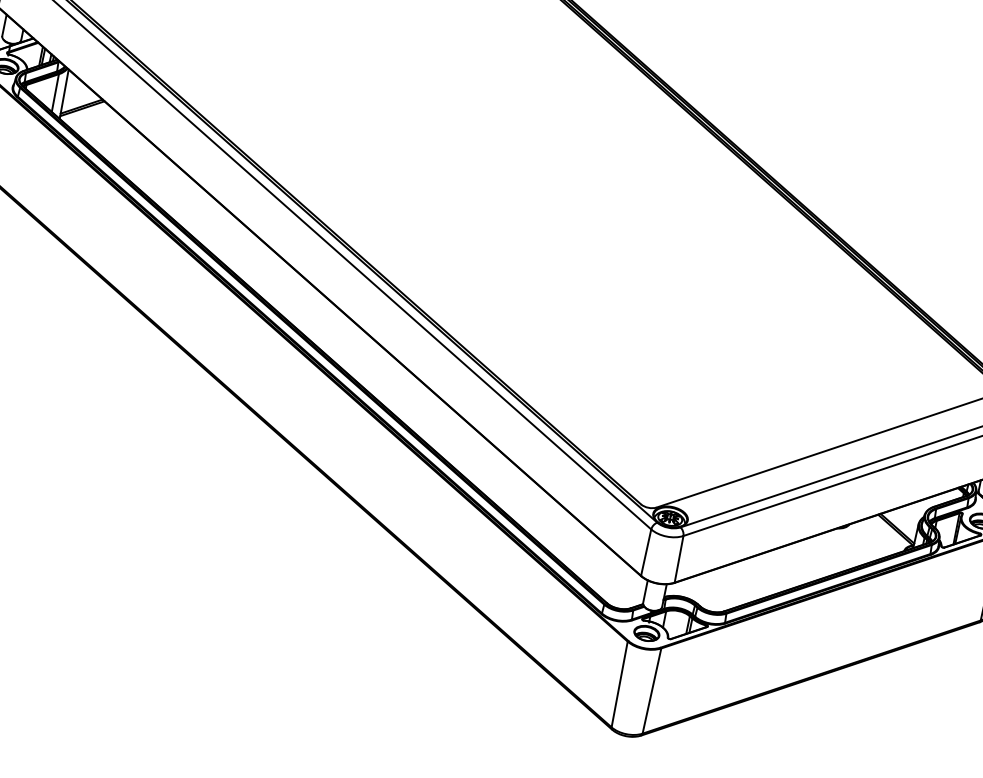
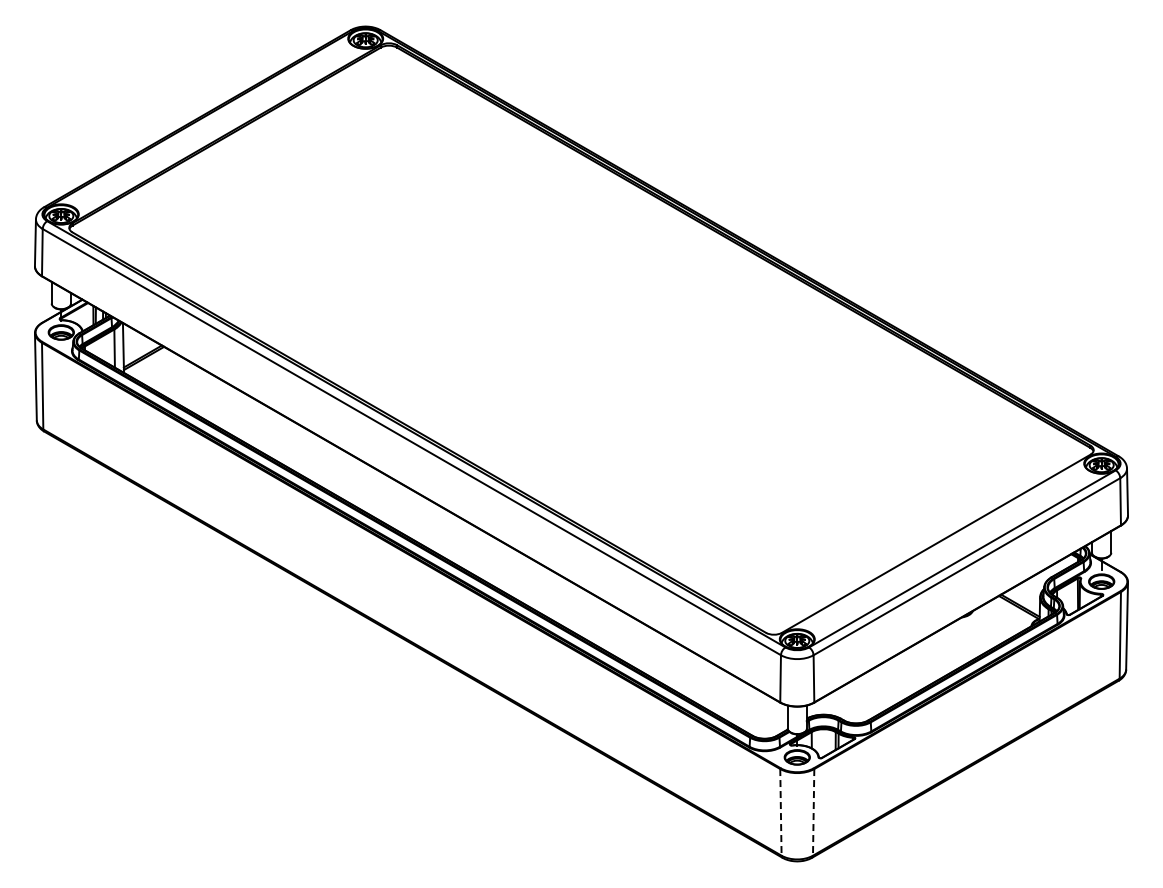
line: (619, 684) -> (780, 812), solid -> dashed
line: (651, 691) -> (813, 812), solid -> dashed

